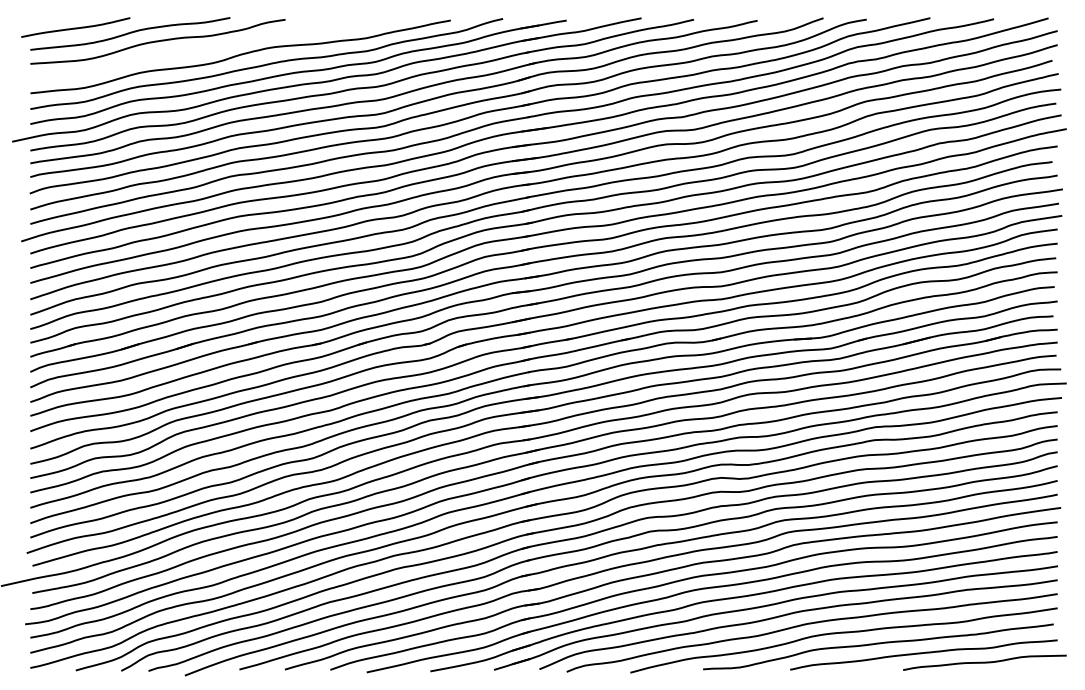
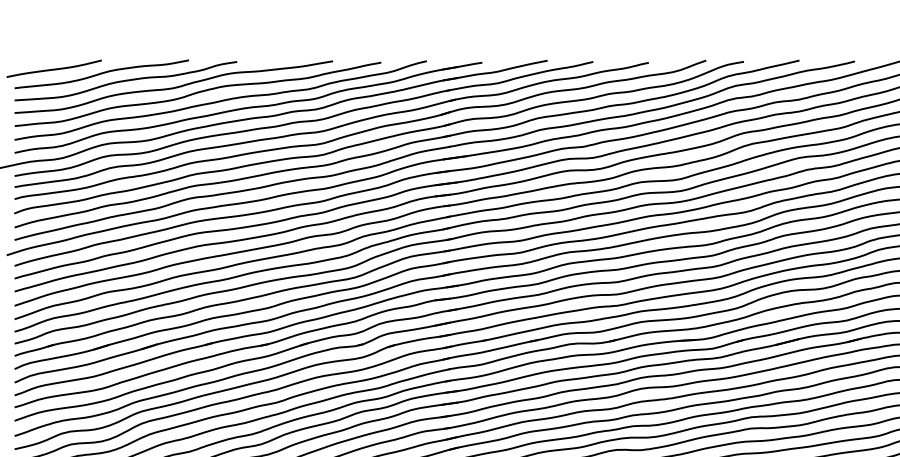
curve: (212, 48) -> (173, 87), added

